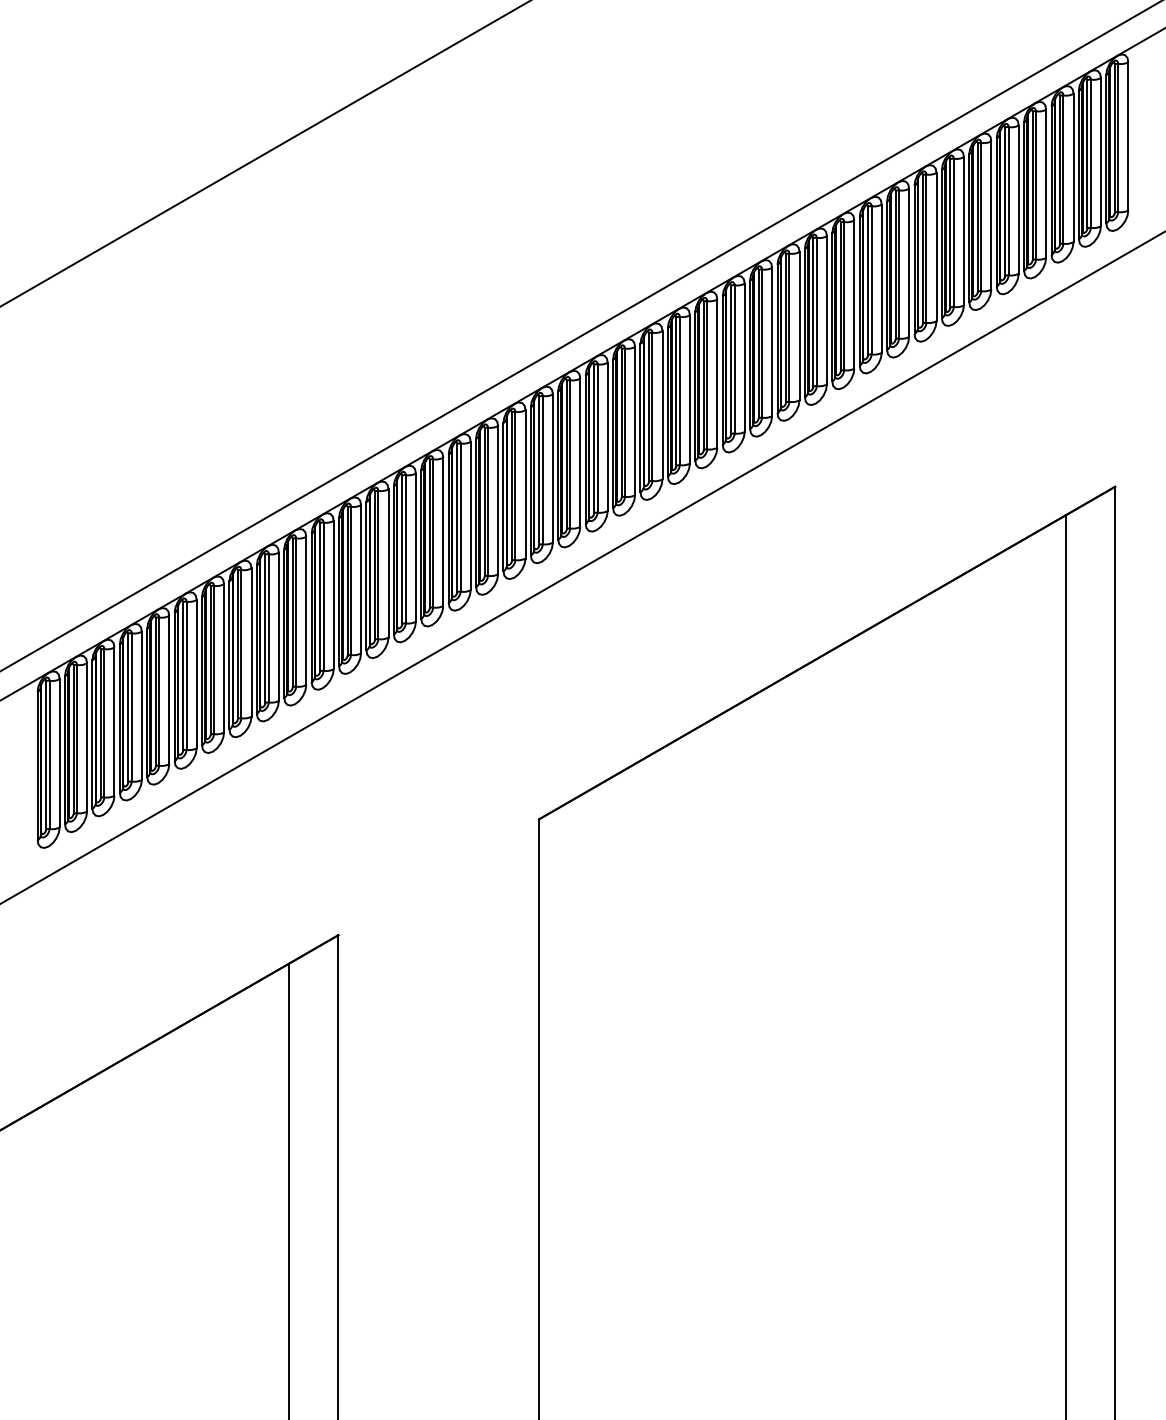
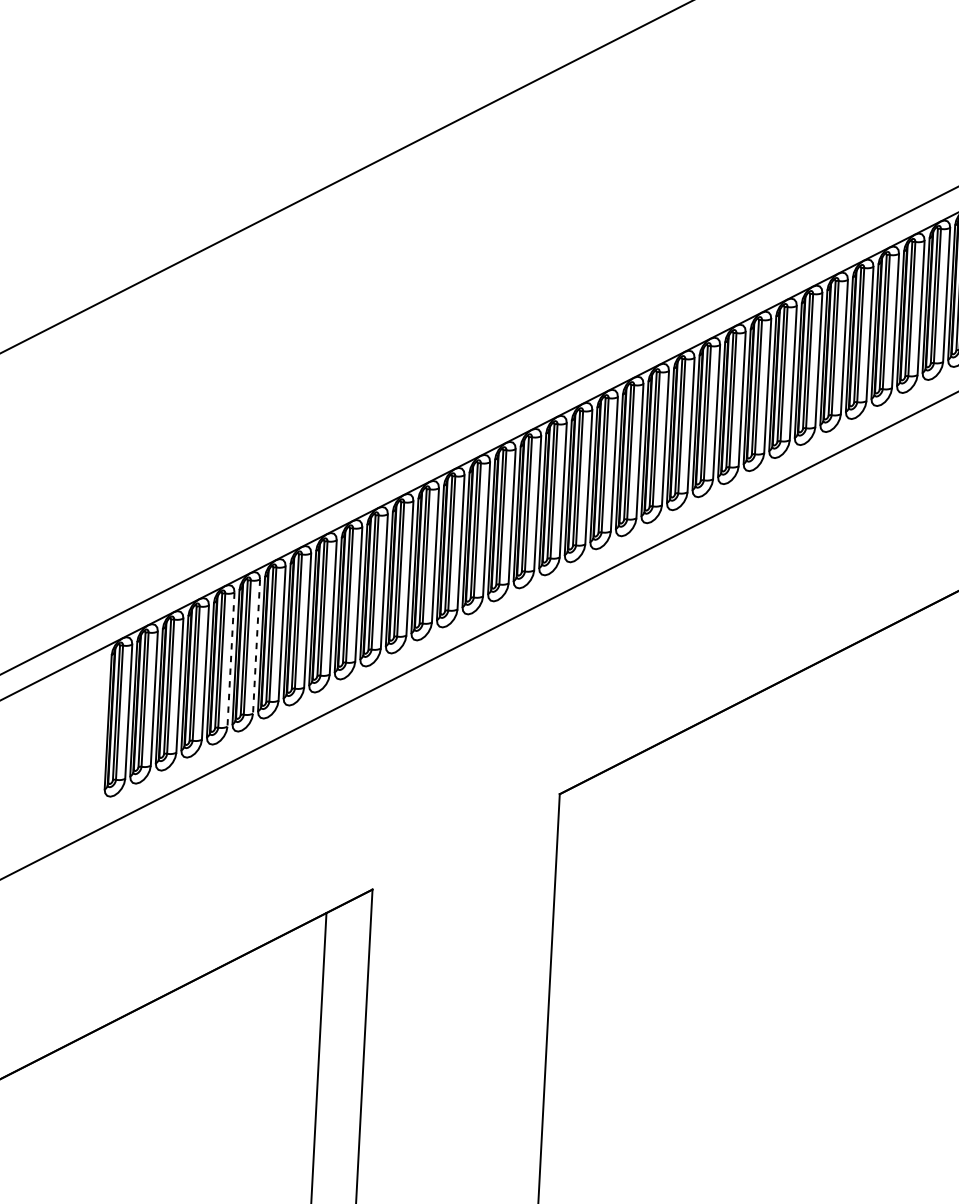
line: (196, 674) -> (256, 646), solid -> dashed
line: (169, 690) -> (231, 660), solid -> dashed

